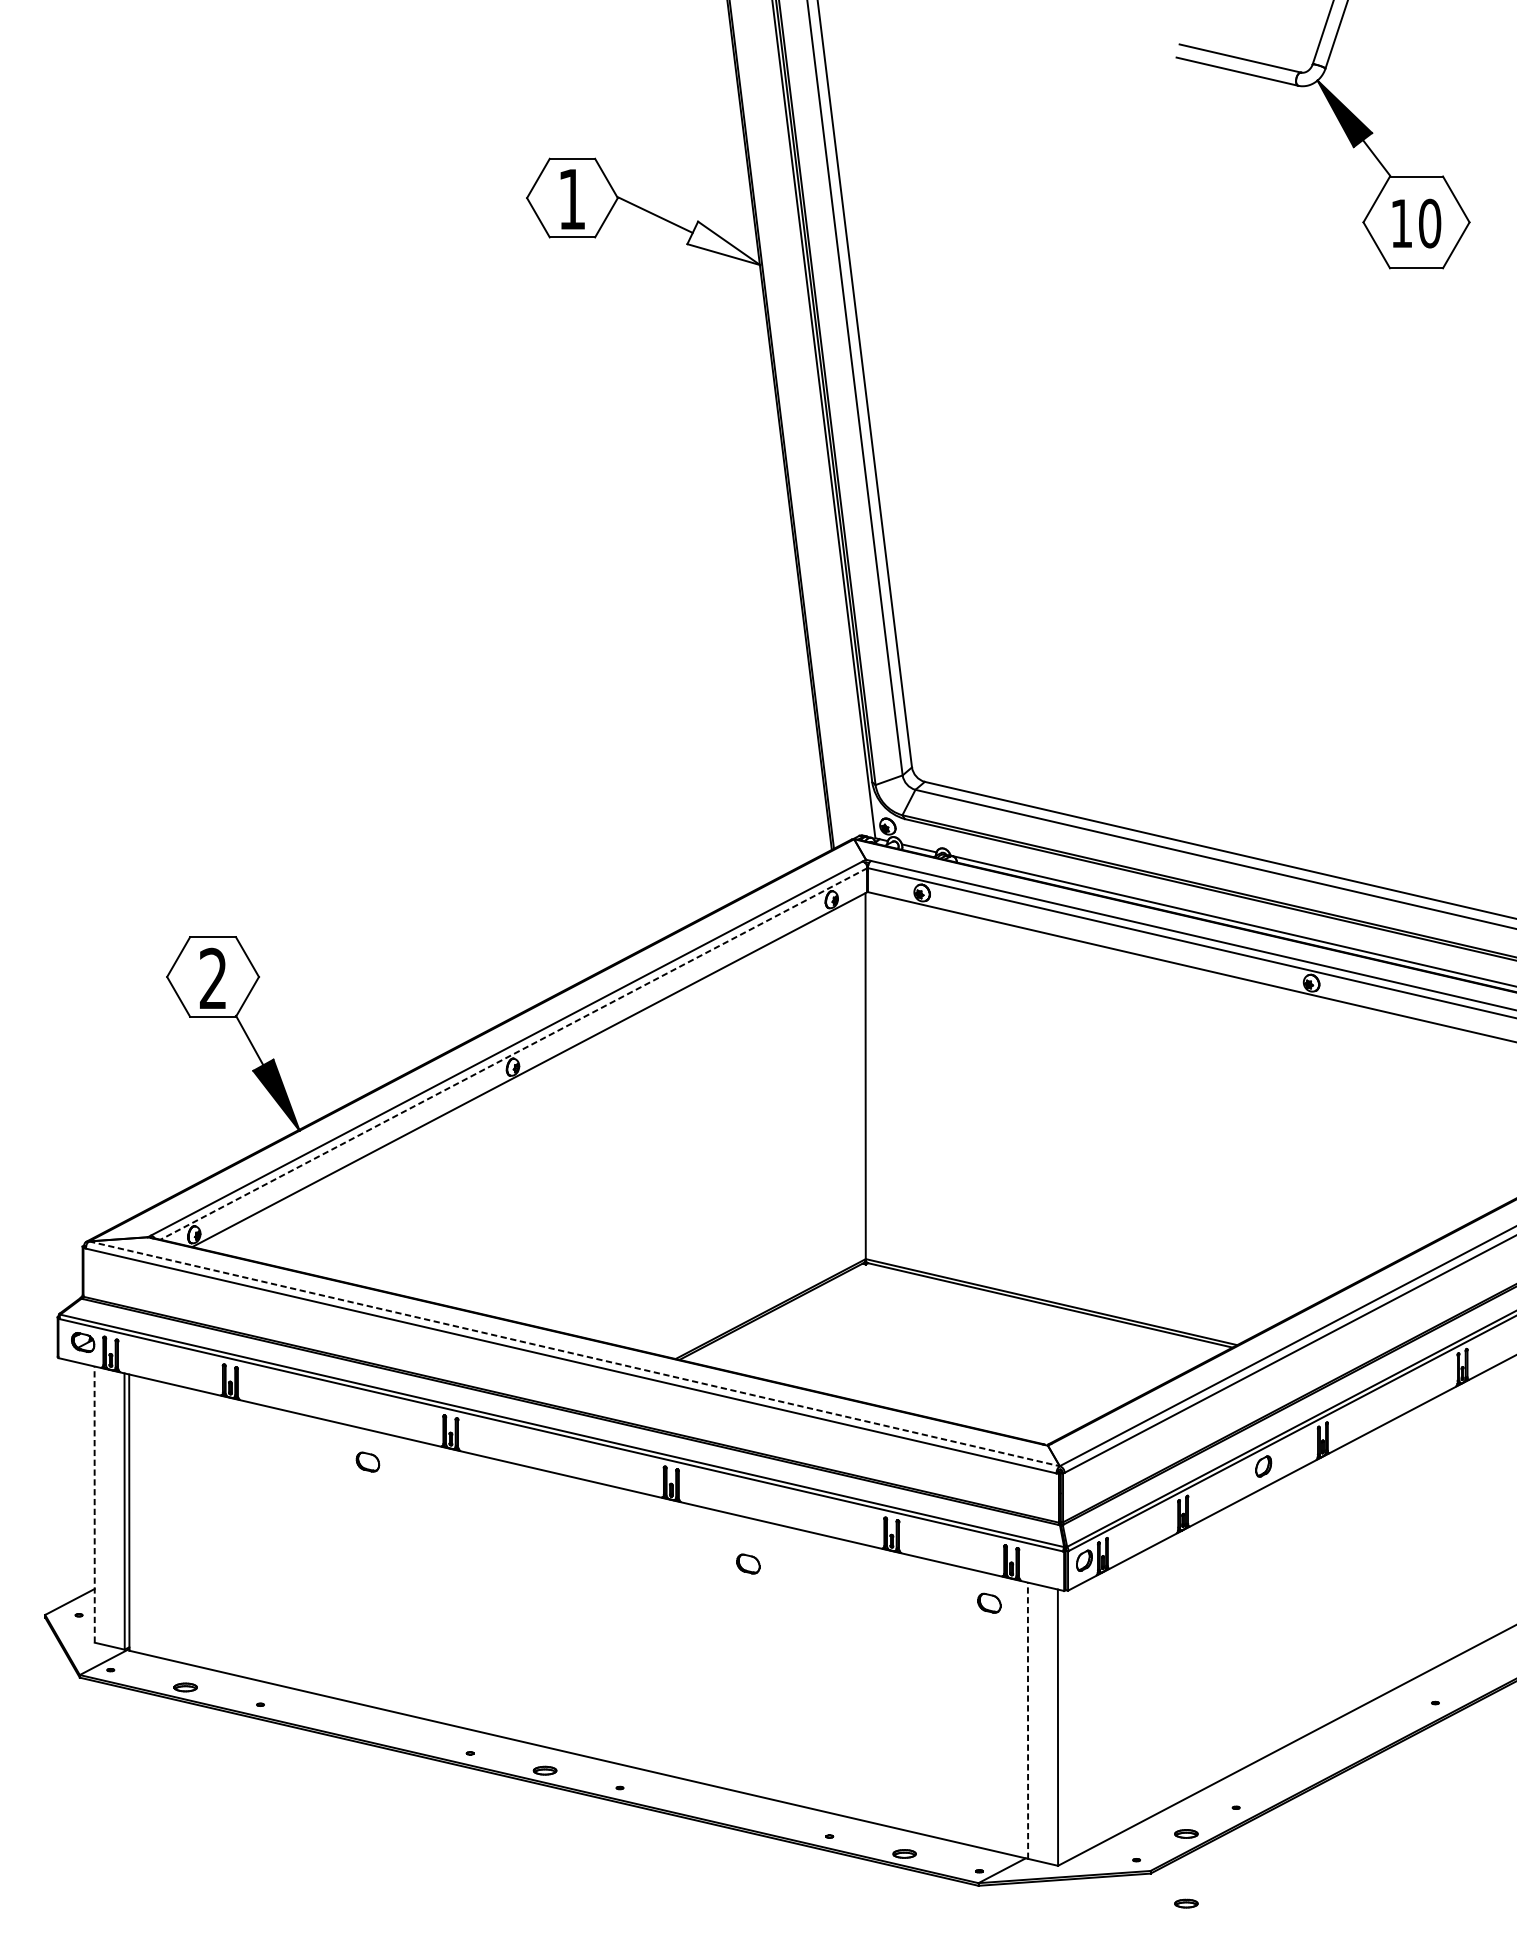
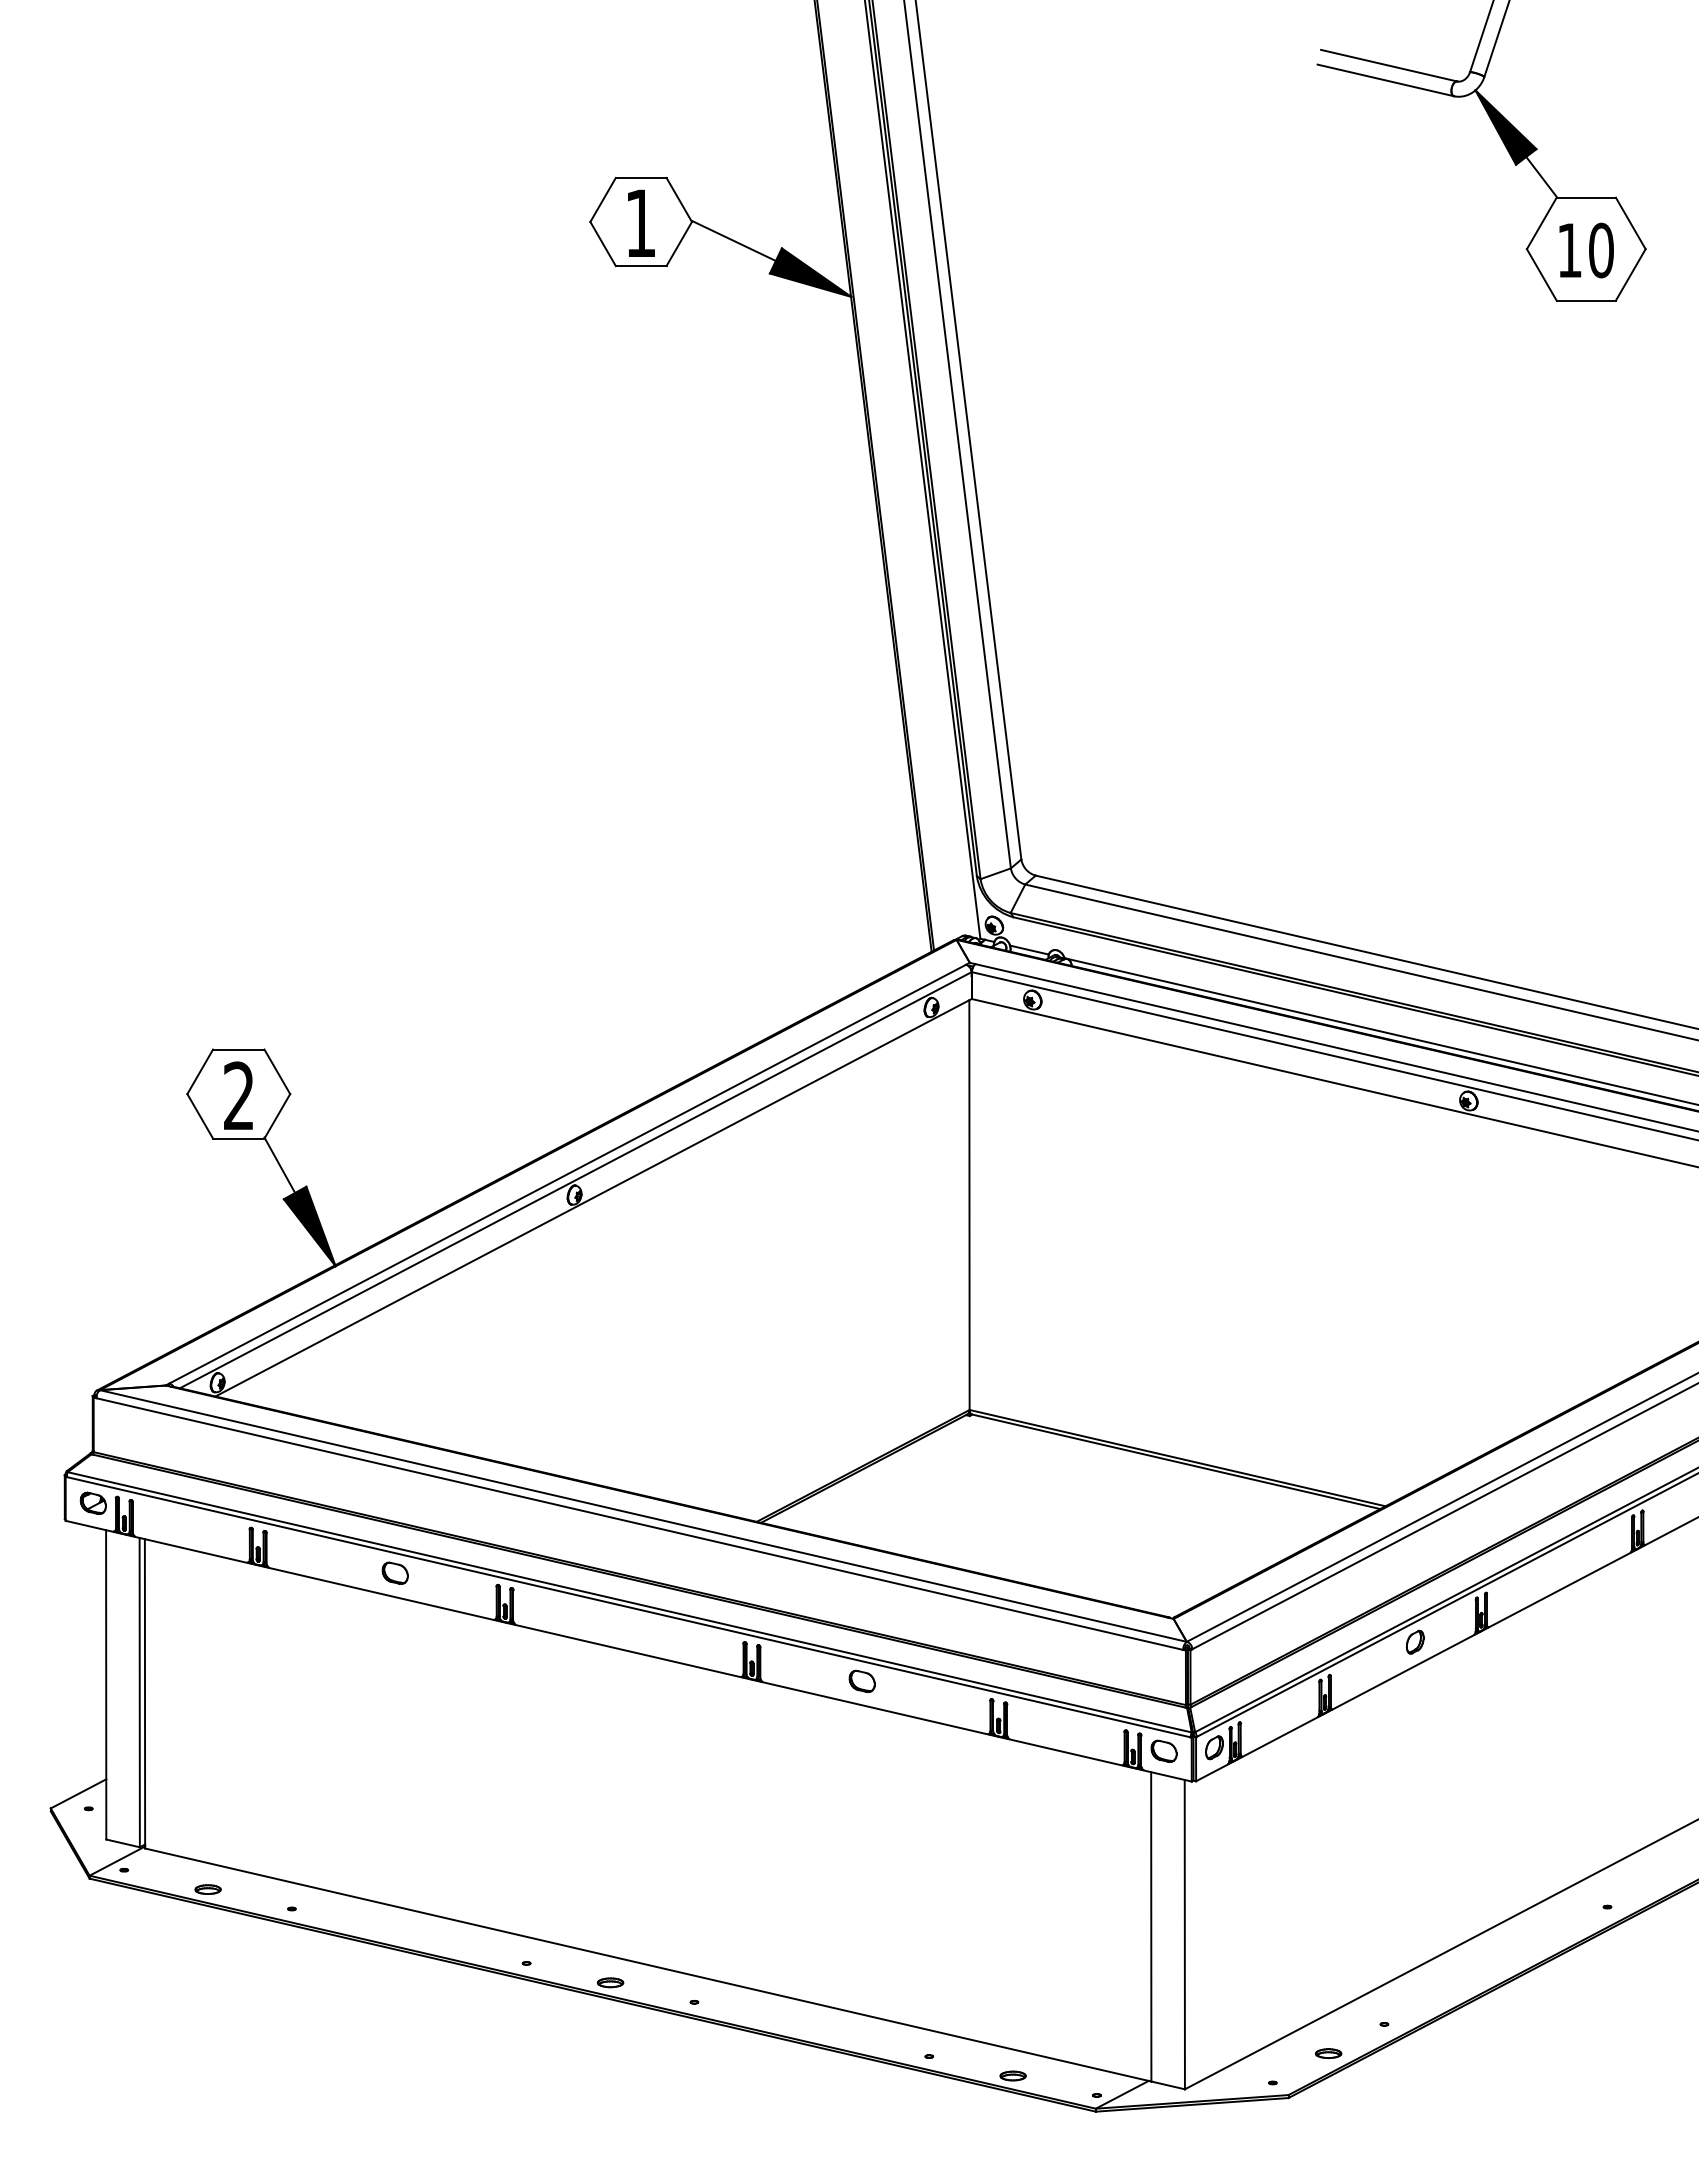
fill: (723, 243) -> (810, 272), added
line: (513, 1054) -> (575, 1180), dashed -> solid
line: (574, 1354) -> (643, 1516), dashed -> solid
part: (367, 1461) -> (394, 1572), moved
line: (94, 1504) -> (106, 1684), dashed -> solid
part: (747, 1563) -> (861, 1680), moved
part: (988, 1602) -> (1163, 1750), moved
line: (1028, 1720) -> (1151, 1926), dashed -> solid
part: (1186, 1903) -> (1328, 2131), removed

